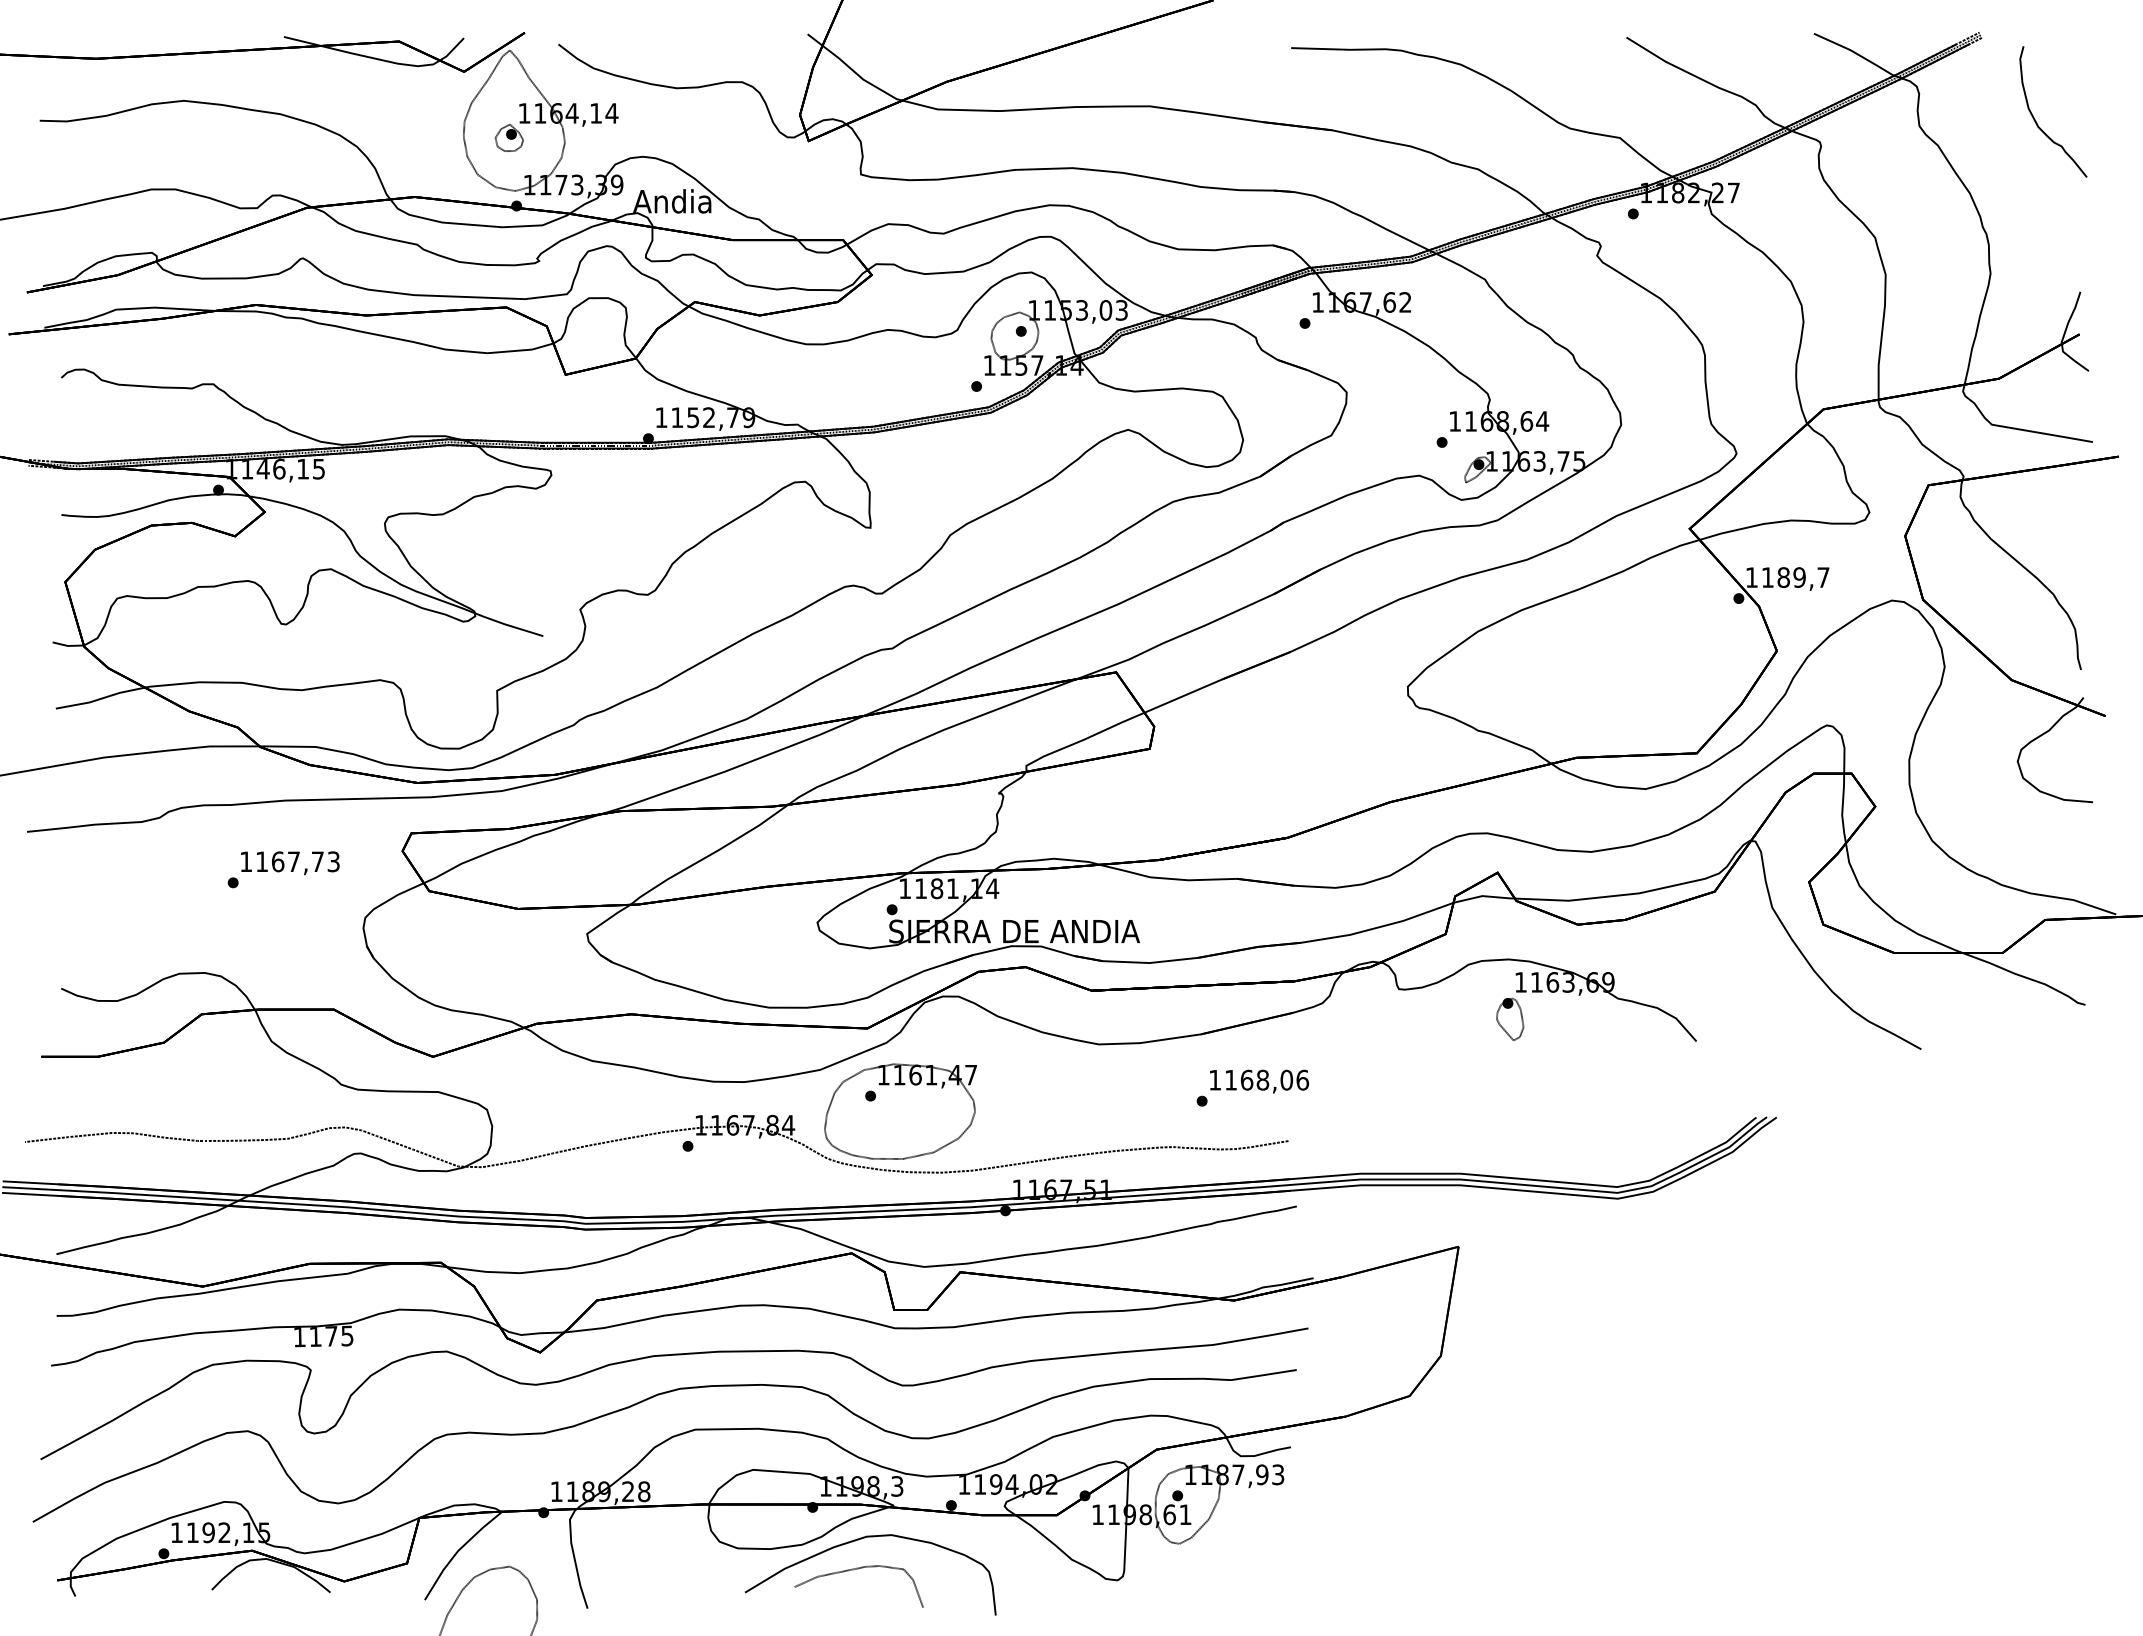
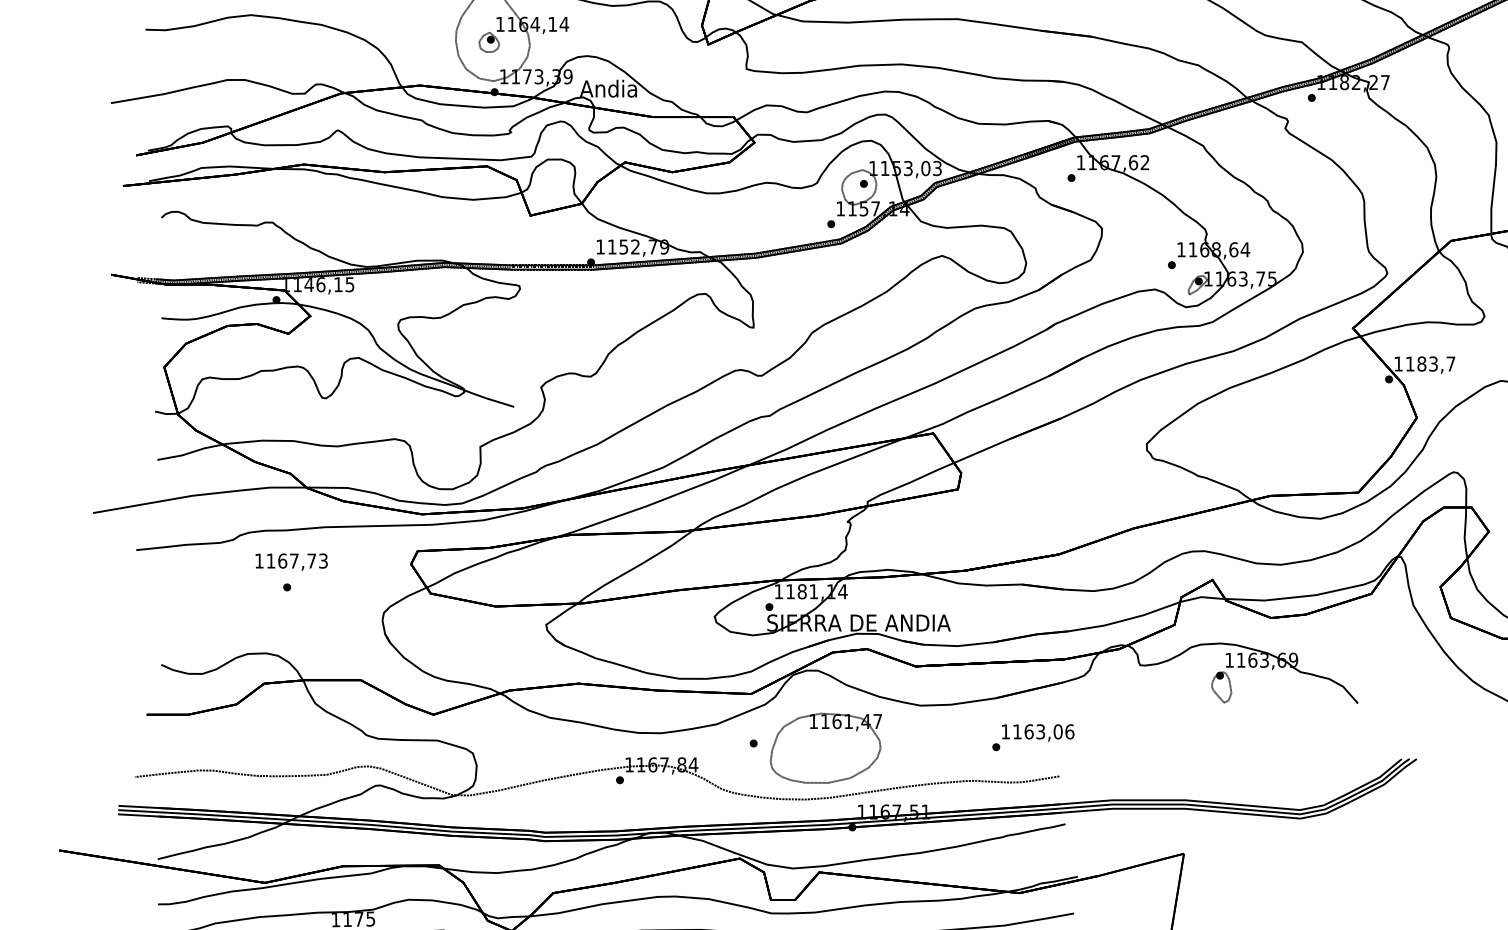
text: (1799, 577) -> (1433, 363), 1189,7 -> 1183,7
text: (290, 863) -> (291, 562), moved
text: (1262, 1079) -> (1040, 731), 1168,06 -> 1163,06
part: (900, 1111) -> (826, 748), moved

